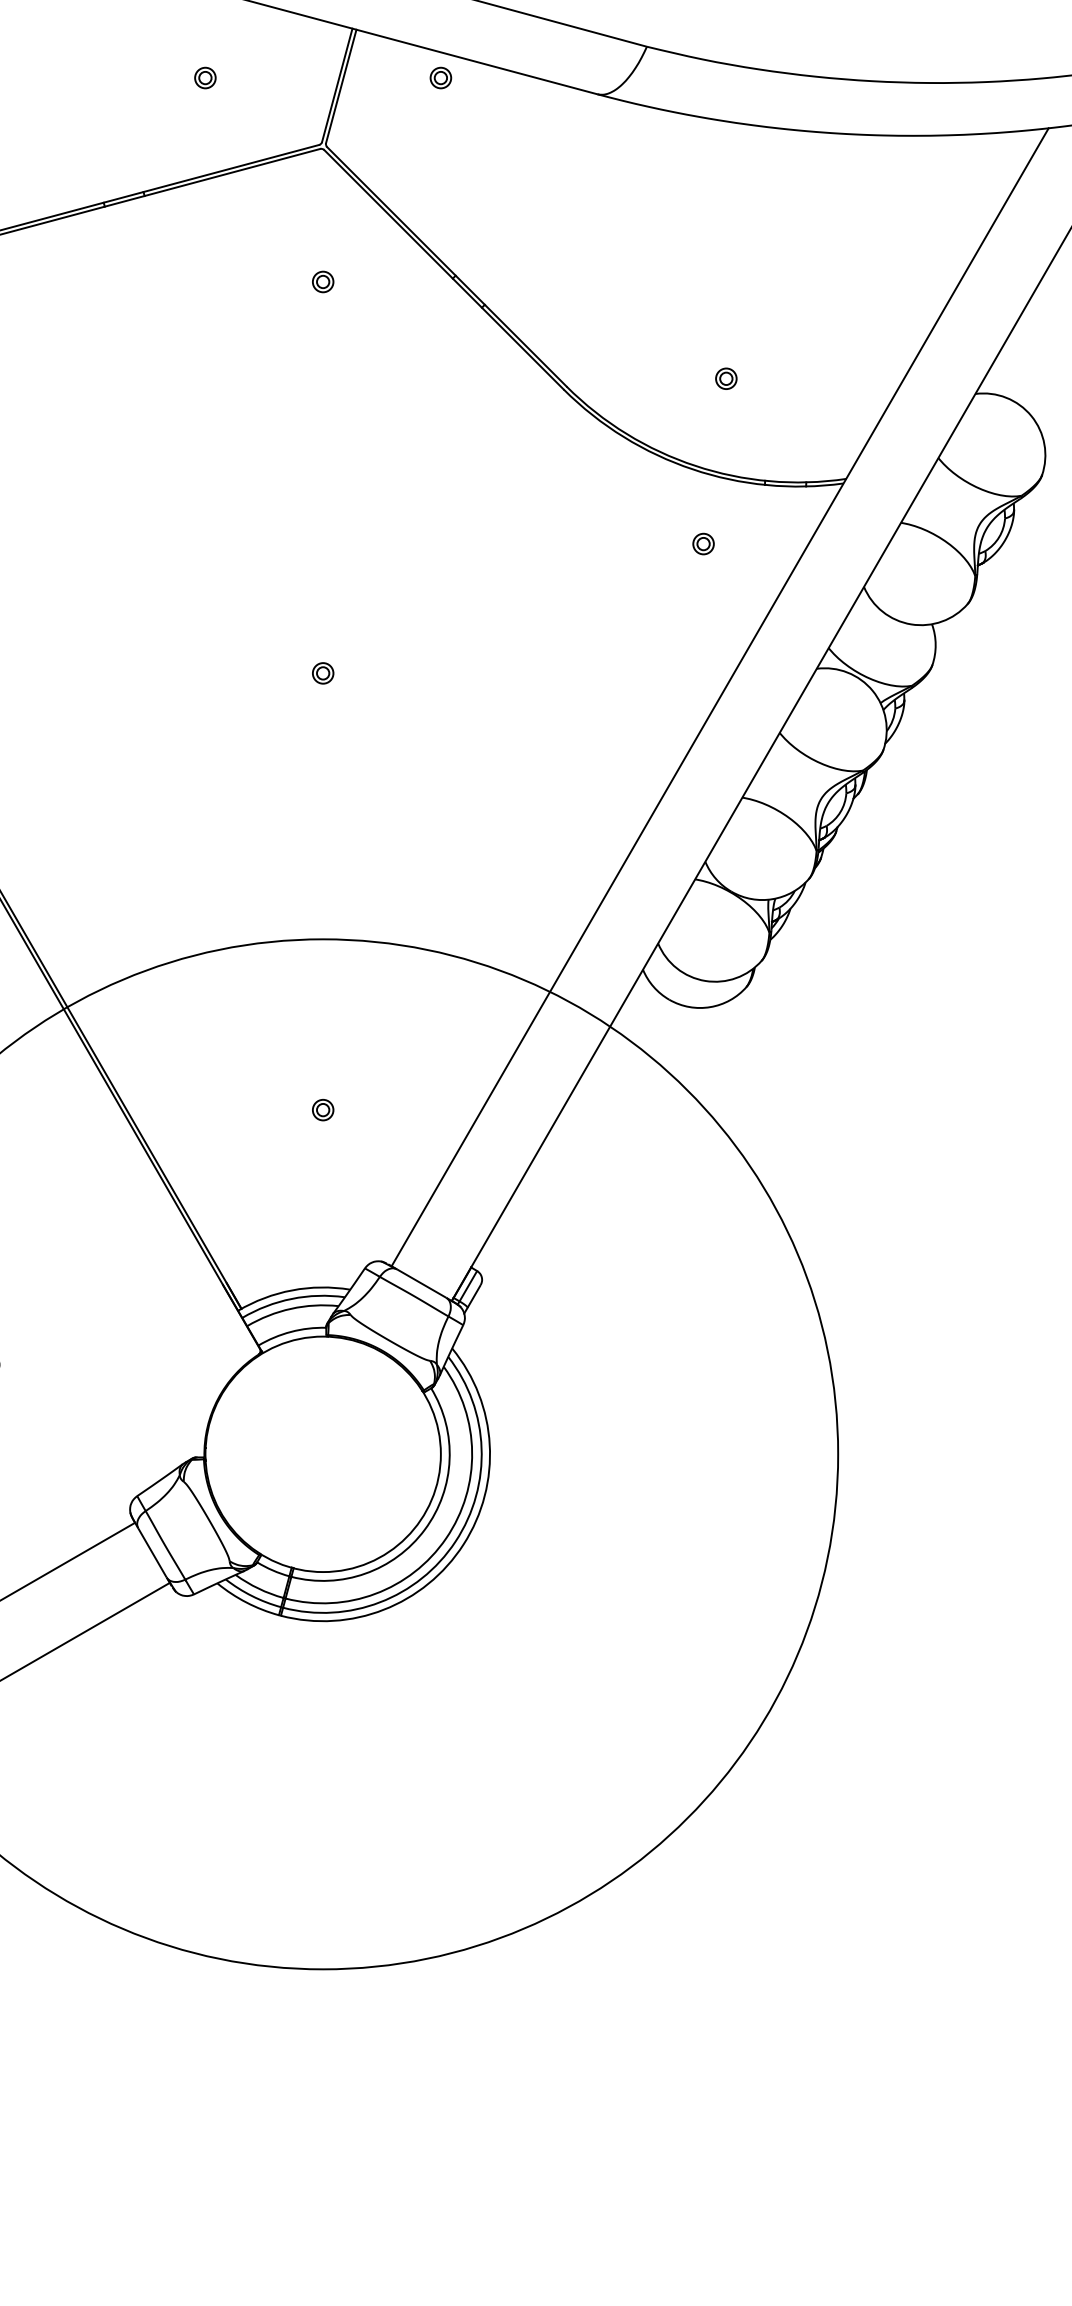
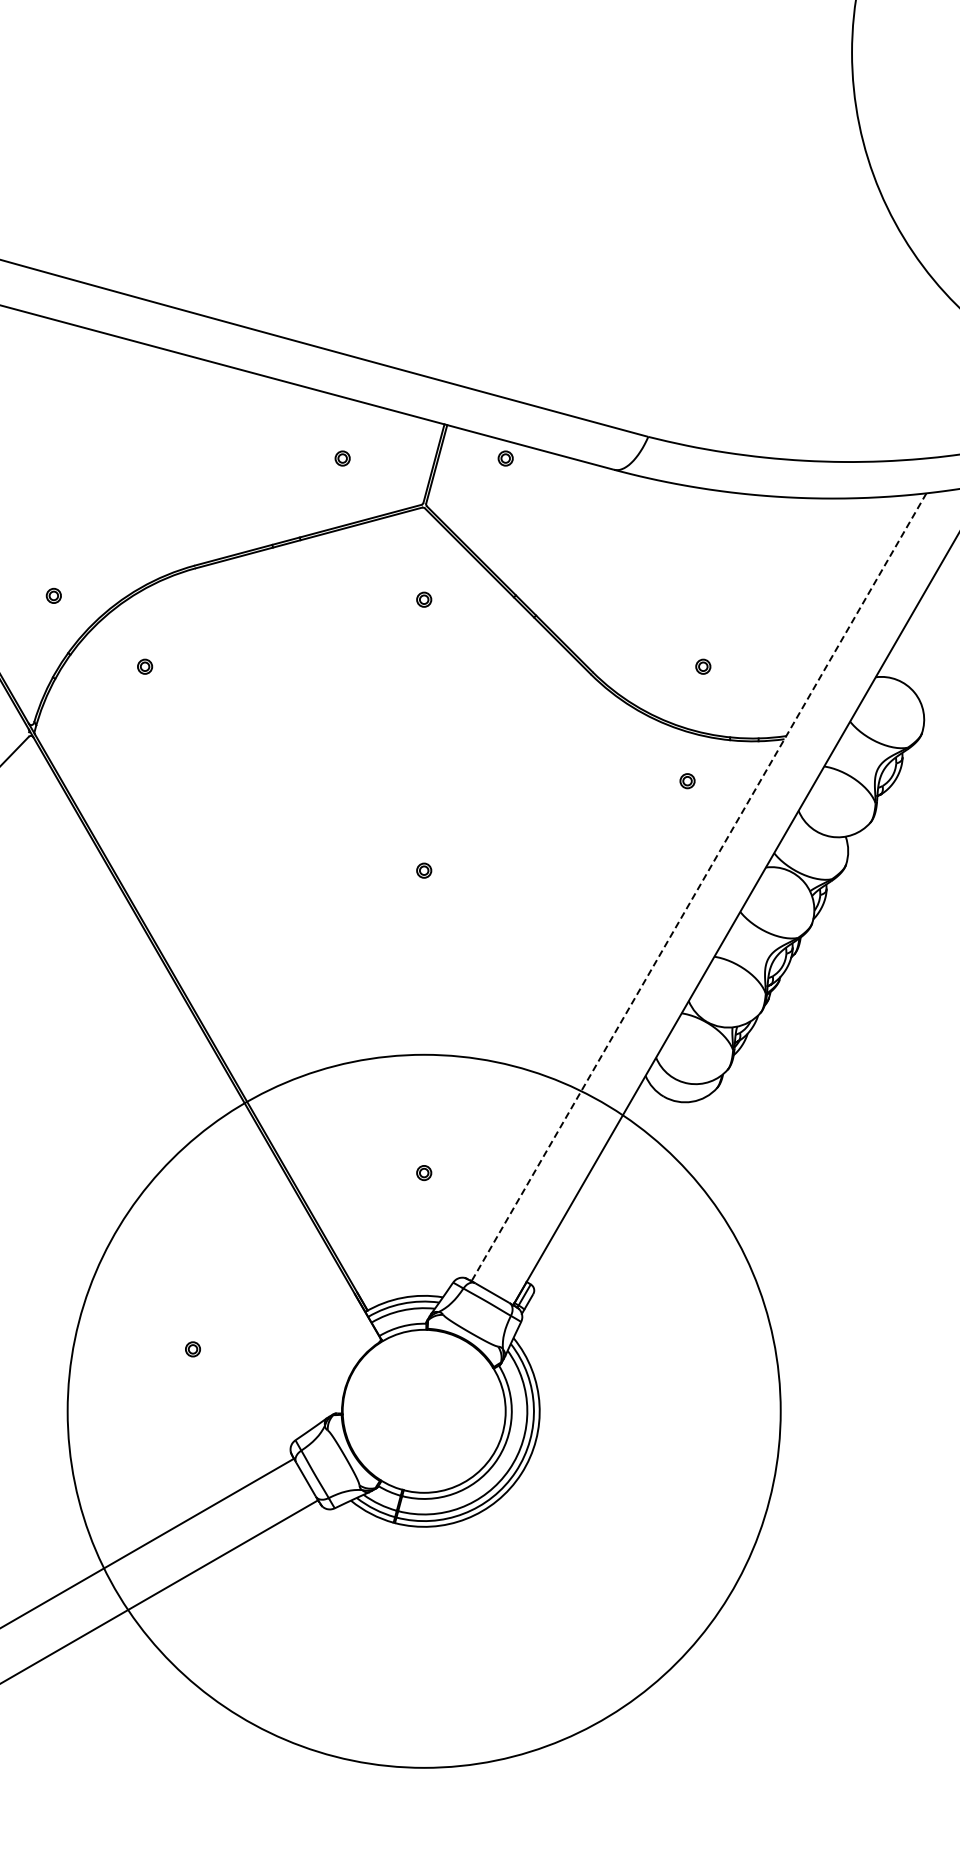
line: (720, 697) -> (699, 887), solid -> dashed

